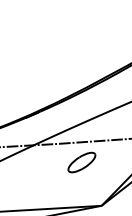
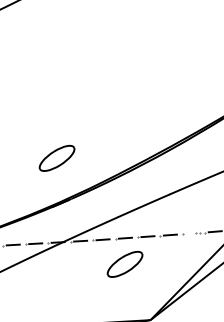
part: (28, 80) -> (56, 158), added

